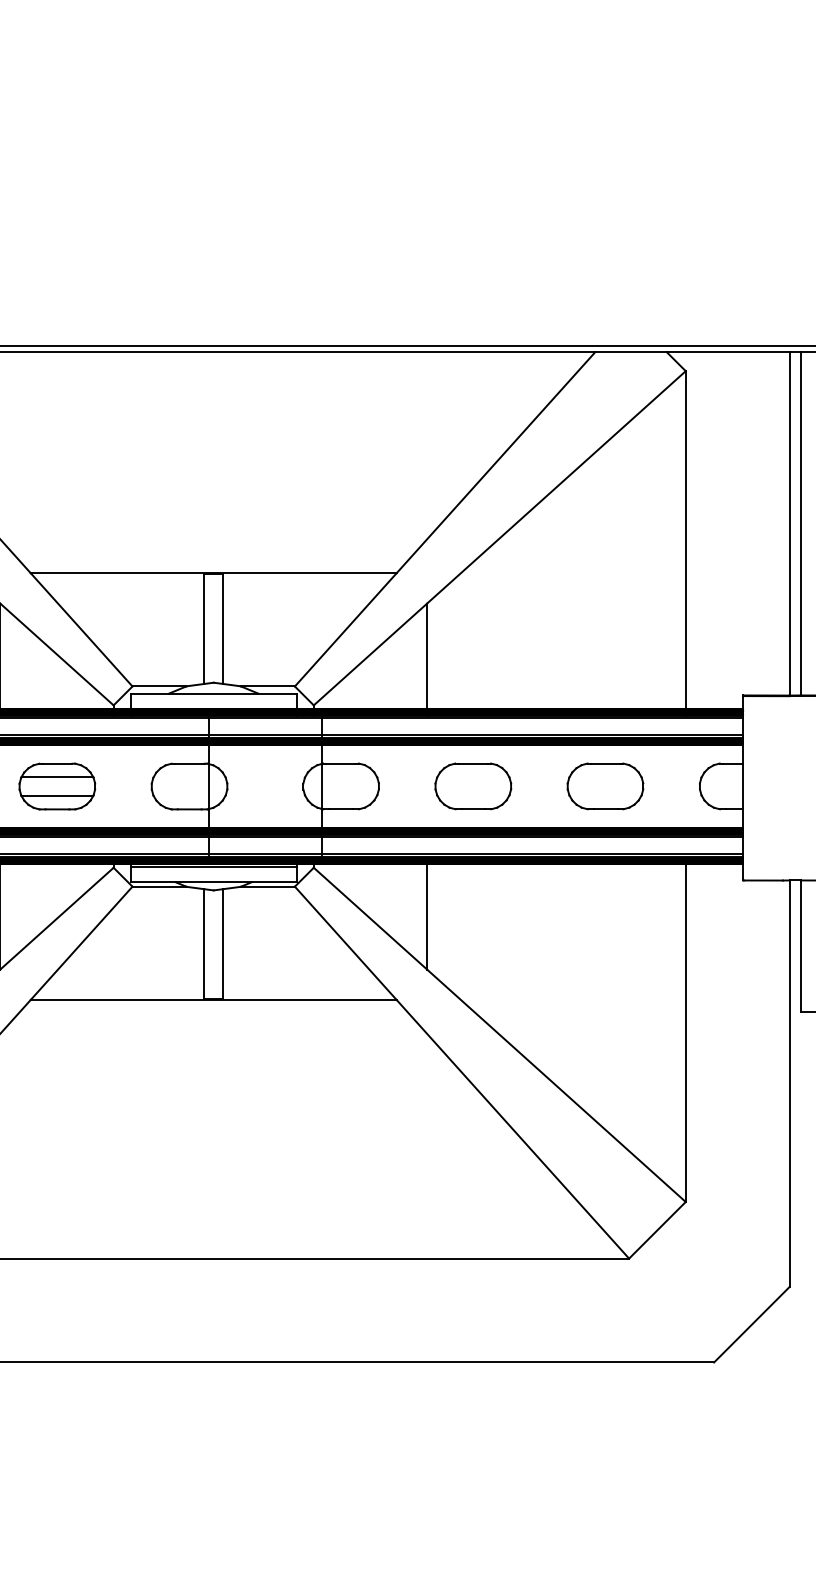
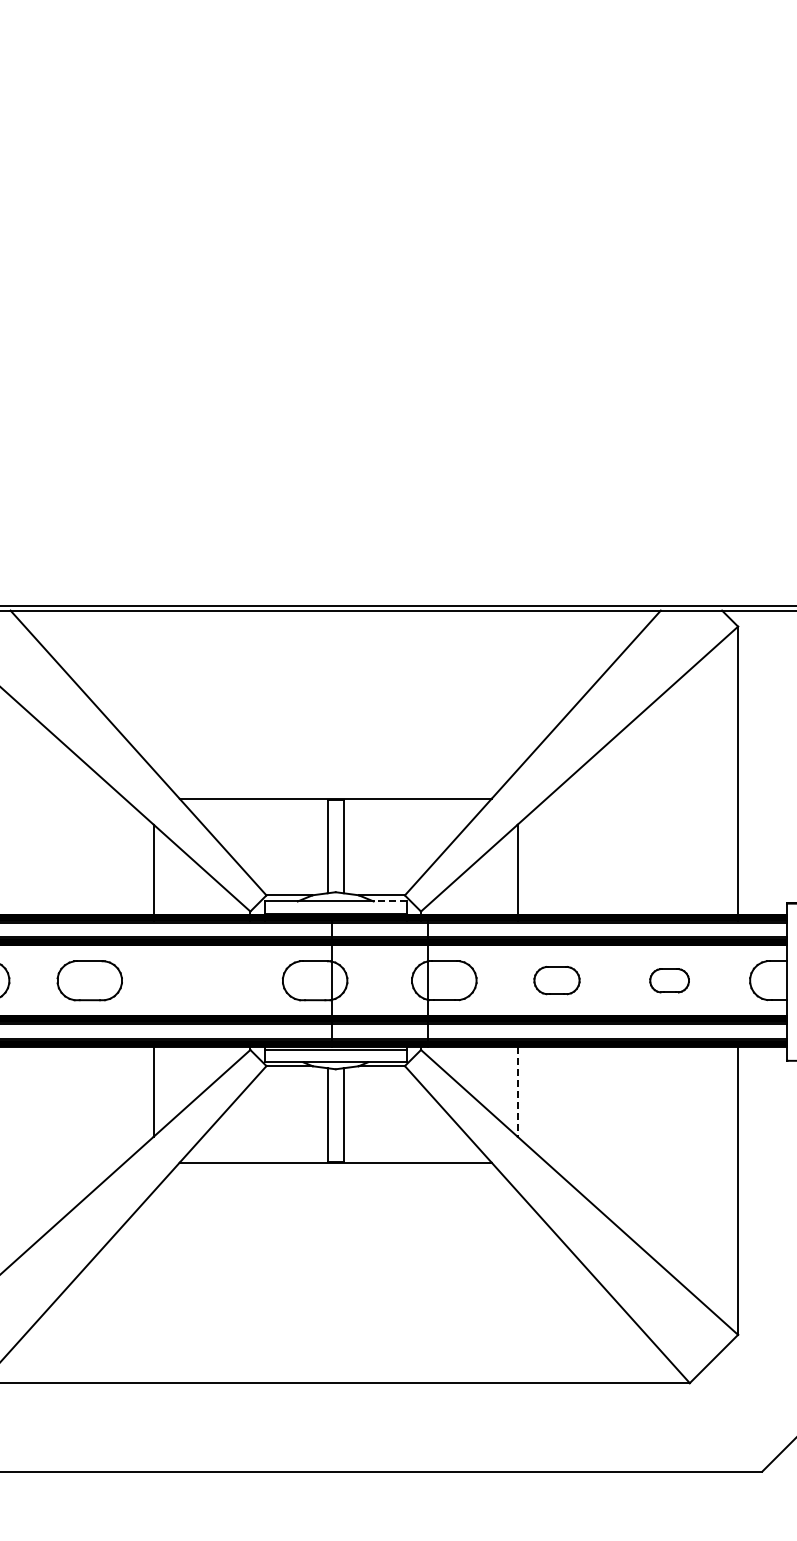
line: (277, 693) -> (390, 901), solid -> dashed
part: (57, 786) -> (202, 980), removed
part: (472, 786) -> (556, 980), size x0.7
part: (605, 786) -> (669, 980), size x0.6
line: (426, 917) -> (517, 1092), solid -> dashed

